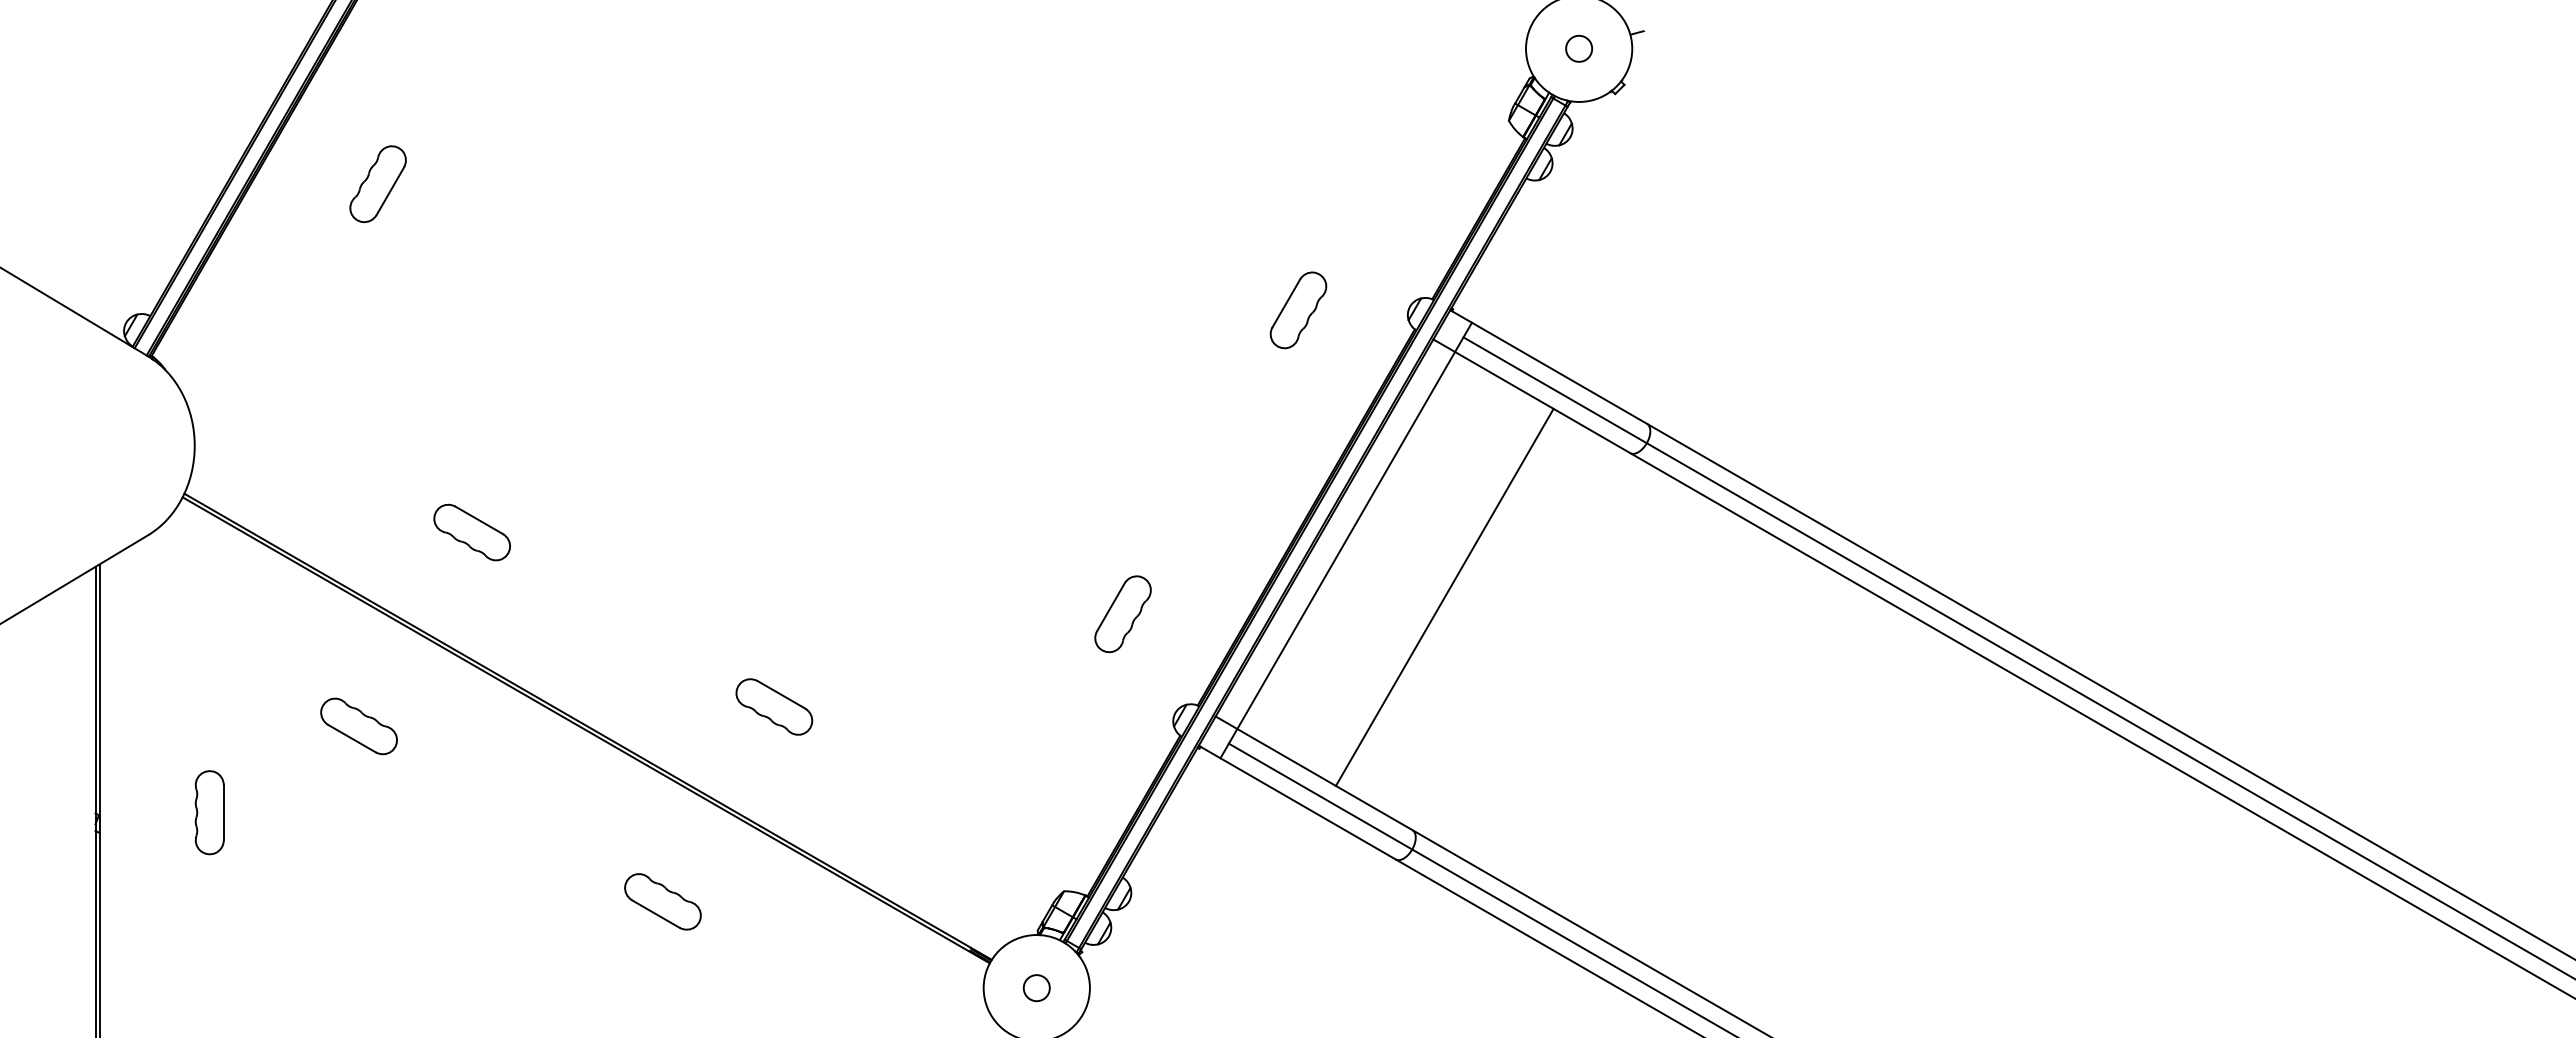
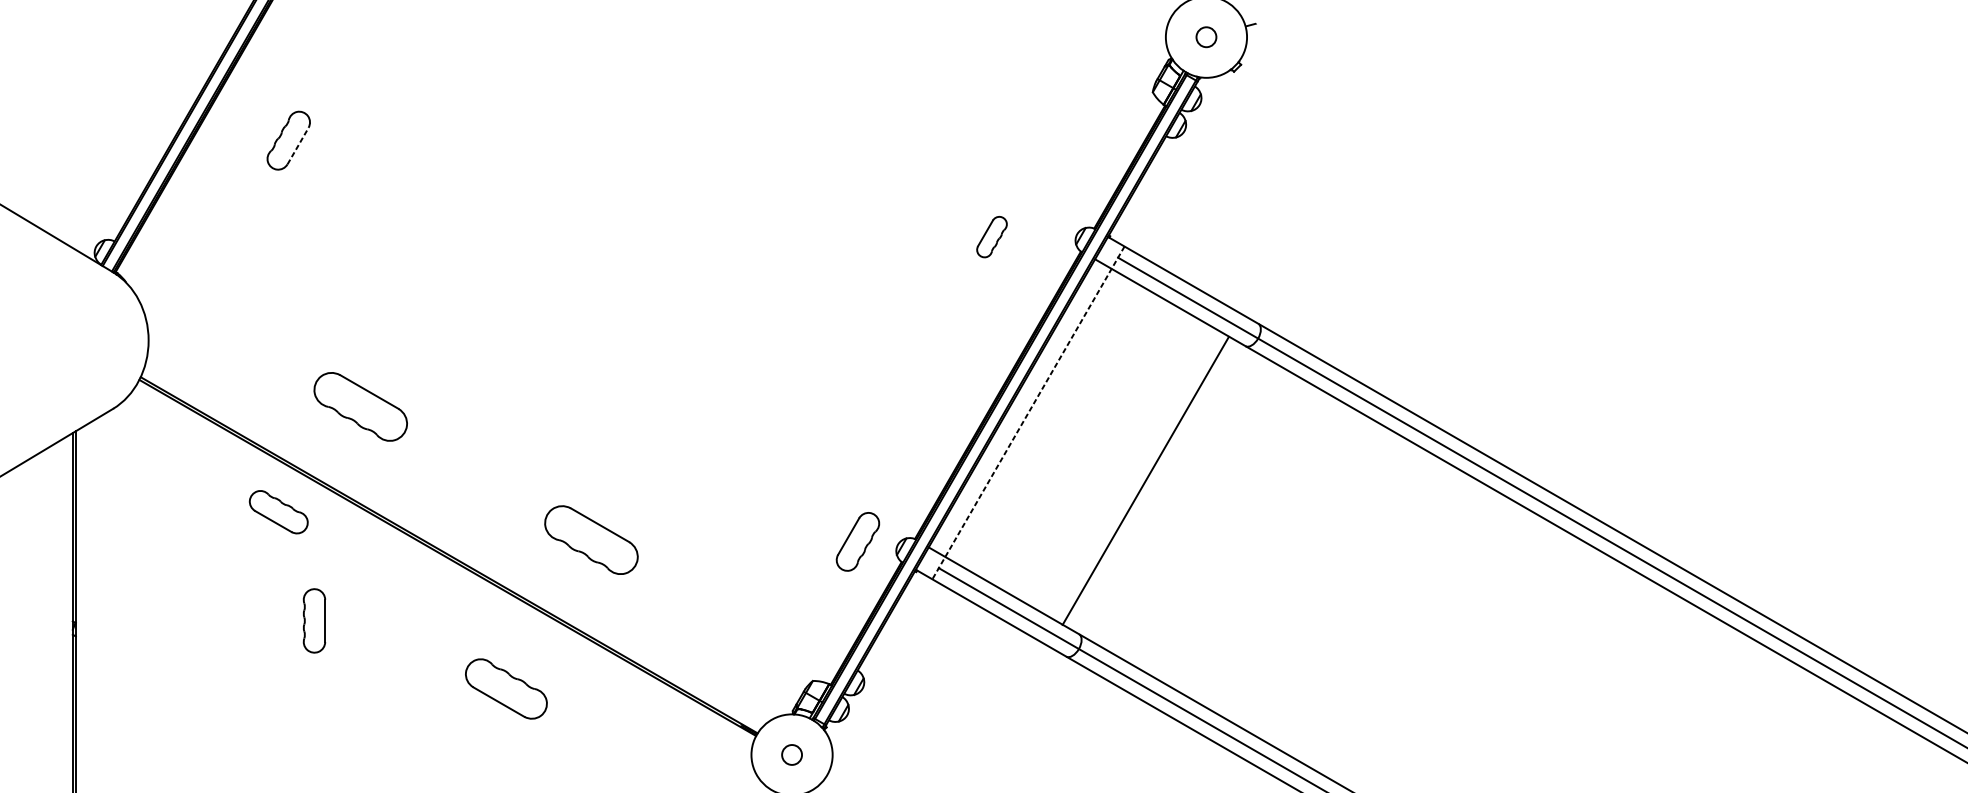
line: (390, 191) -> (298, 146), solid -> dashed
part: (1298, 310) -> (992, 237), size x0.7
part: (471, 532) -> (360, 406), size x1.6
line: (1345, 540) -> (1027, 412), solid -> dashed
line: (1444, 596) -> (1145, 480), moved
part: (1122, 614) -> (857, 542), moved
part: (774, 706) -> (591, 539), size x1.6
part: (358, 726) -> (278, 512), moved
part: (209, 812) -> (314, 620), moved
part: (662, 901) -> (506, 688), size x1.4

